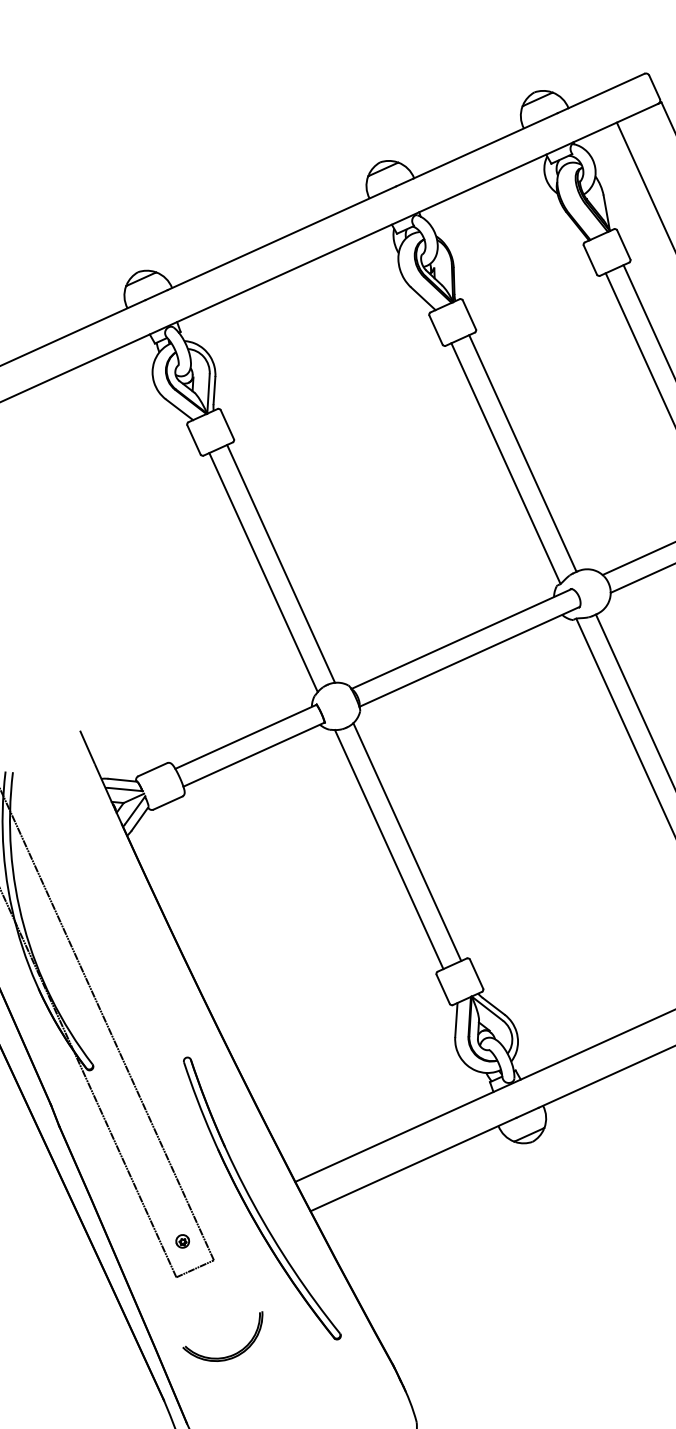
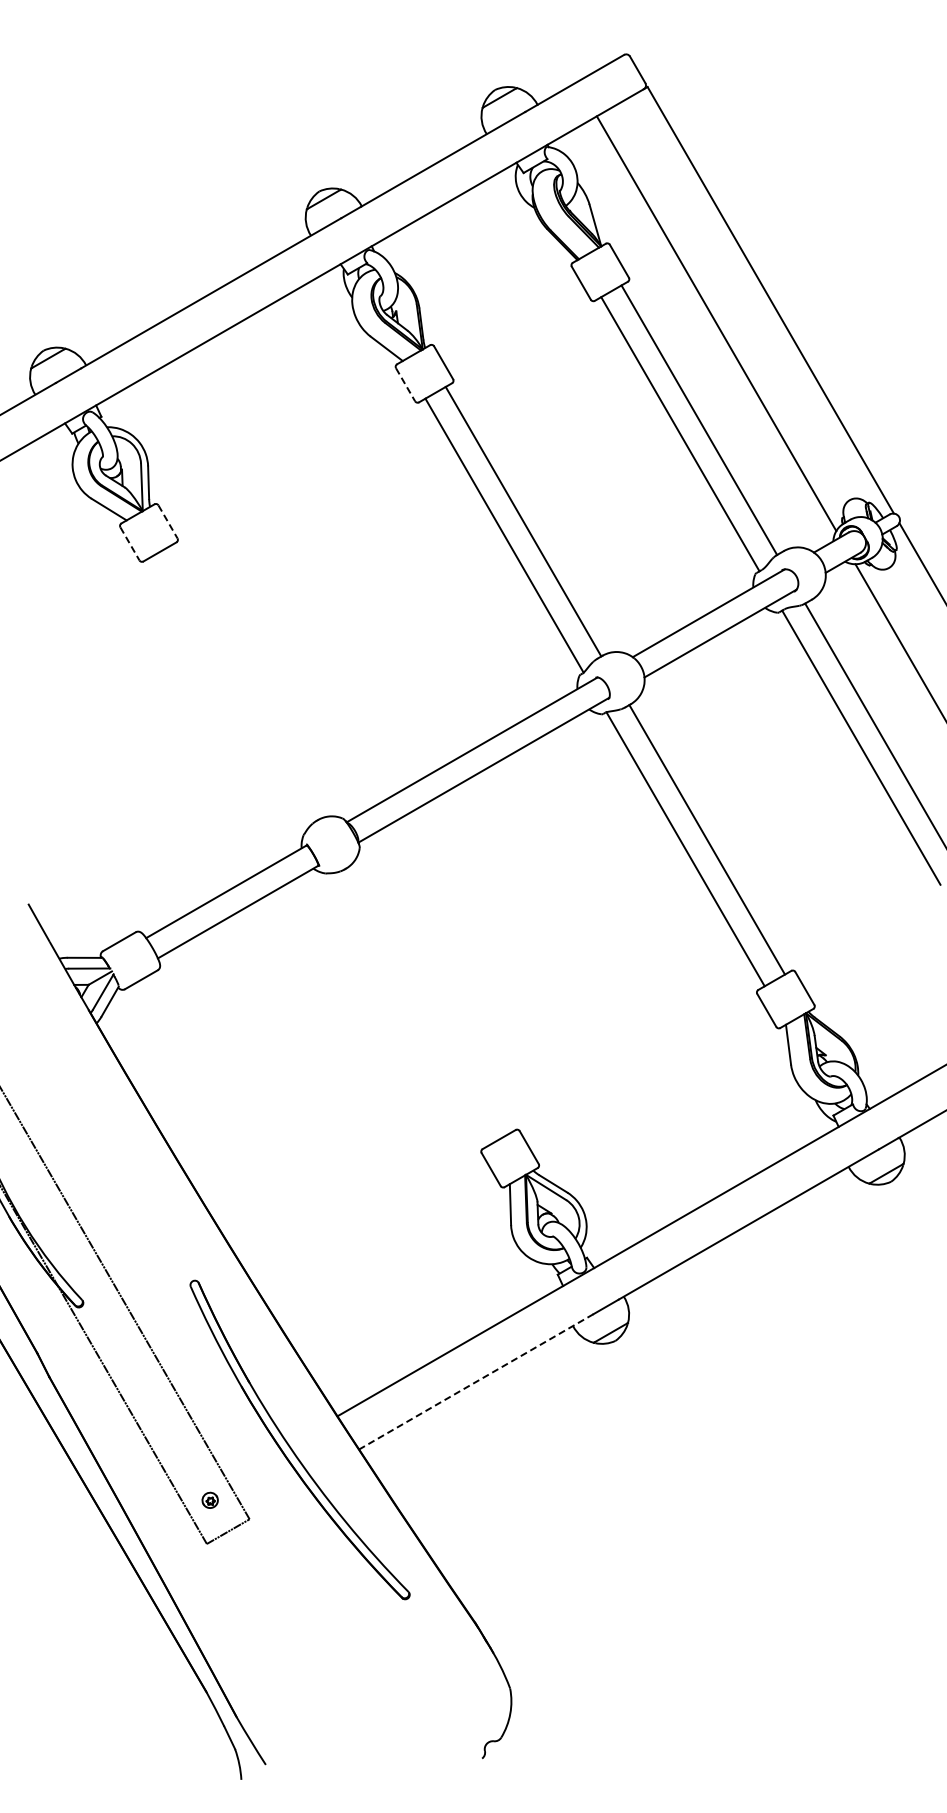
line: (435, 330) -> (405, 385), solid -> dashed
line: (227, 425) -> (168, 522), solid -> dashed
line: (194, 440) -> (130, 544), solid -> dashed
line: (281, 563) -> (248, 681), removed
line: (262, 572) -> (227, 693), removed
line: (407, 841) -> (431, 997), removed
line: (389, 849) -> (410, 1009), removed
line: (412, 1165) -> (475, 1382), solid -> dashed
part: (227, 1355) -> (277, 1631), removed

